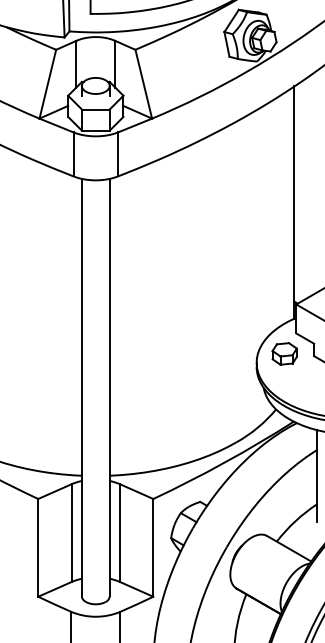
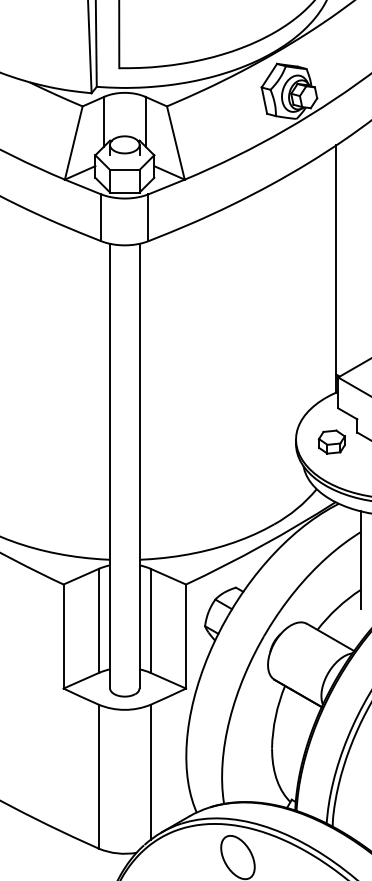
part: (284, 353) -> (331, 441), moved

